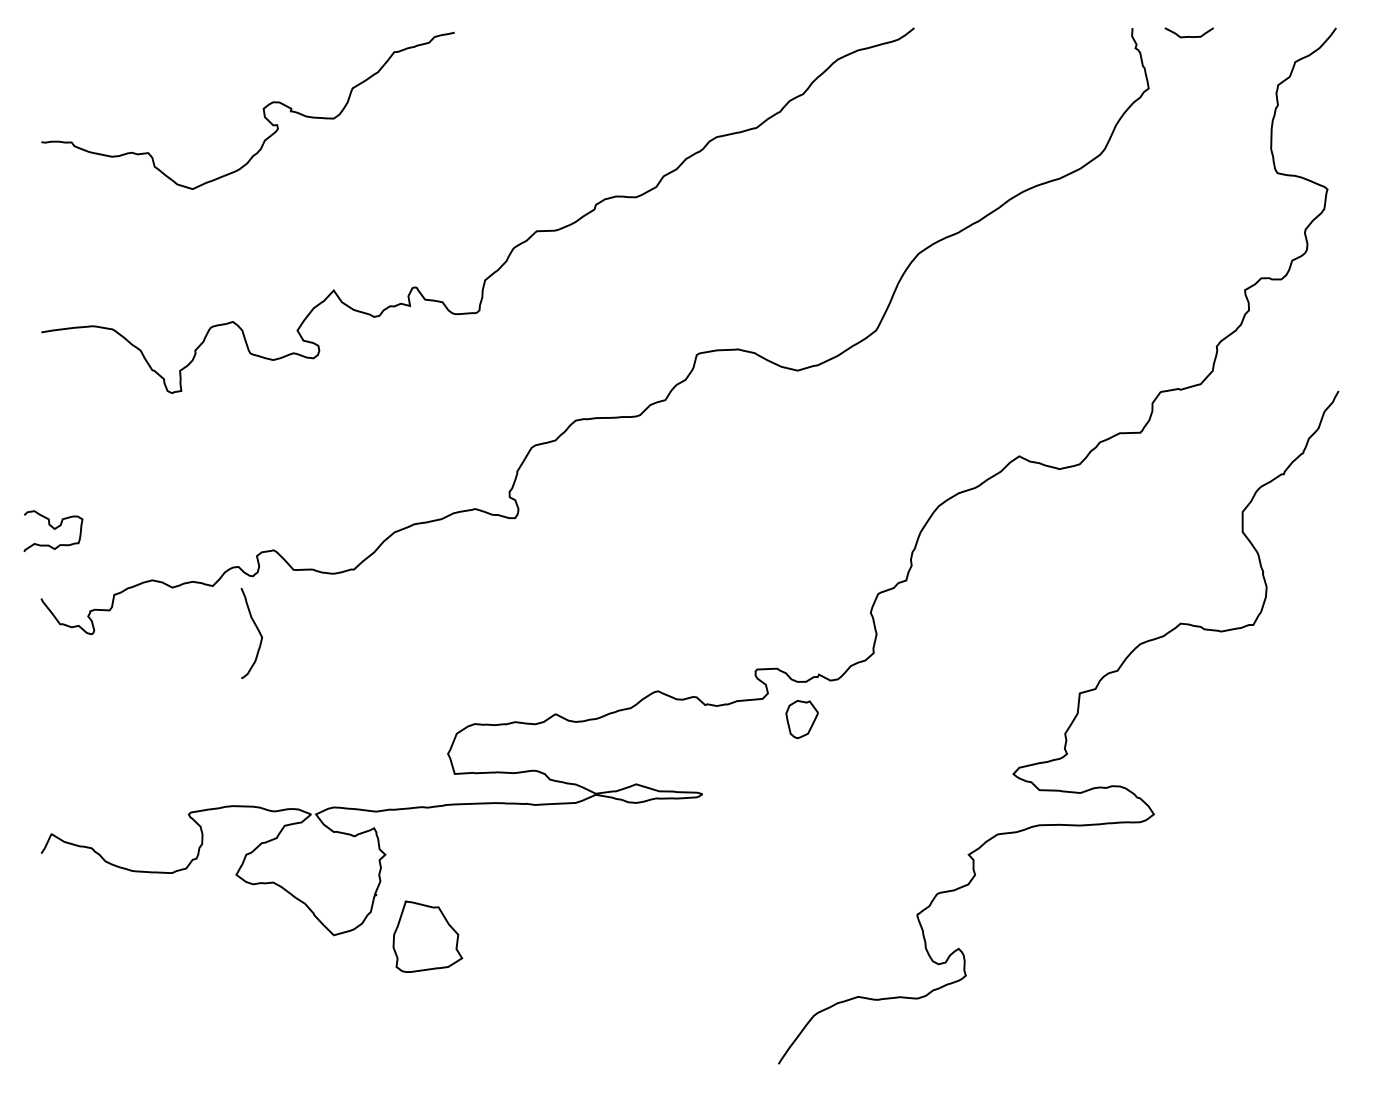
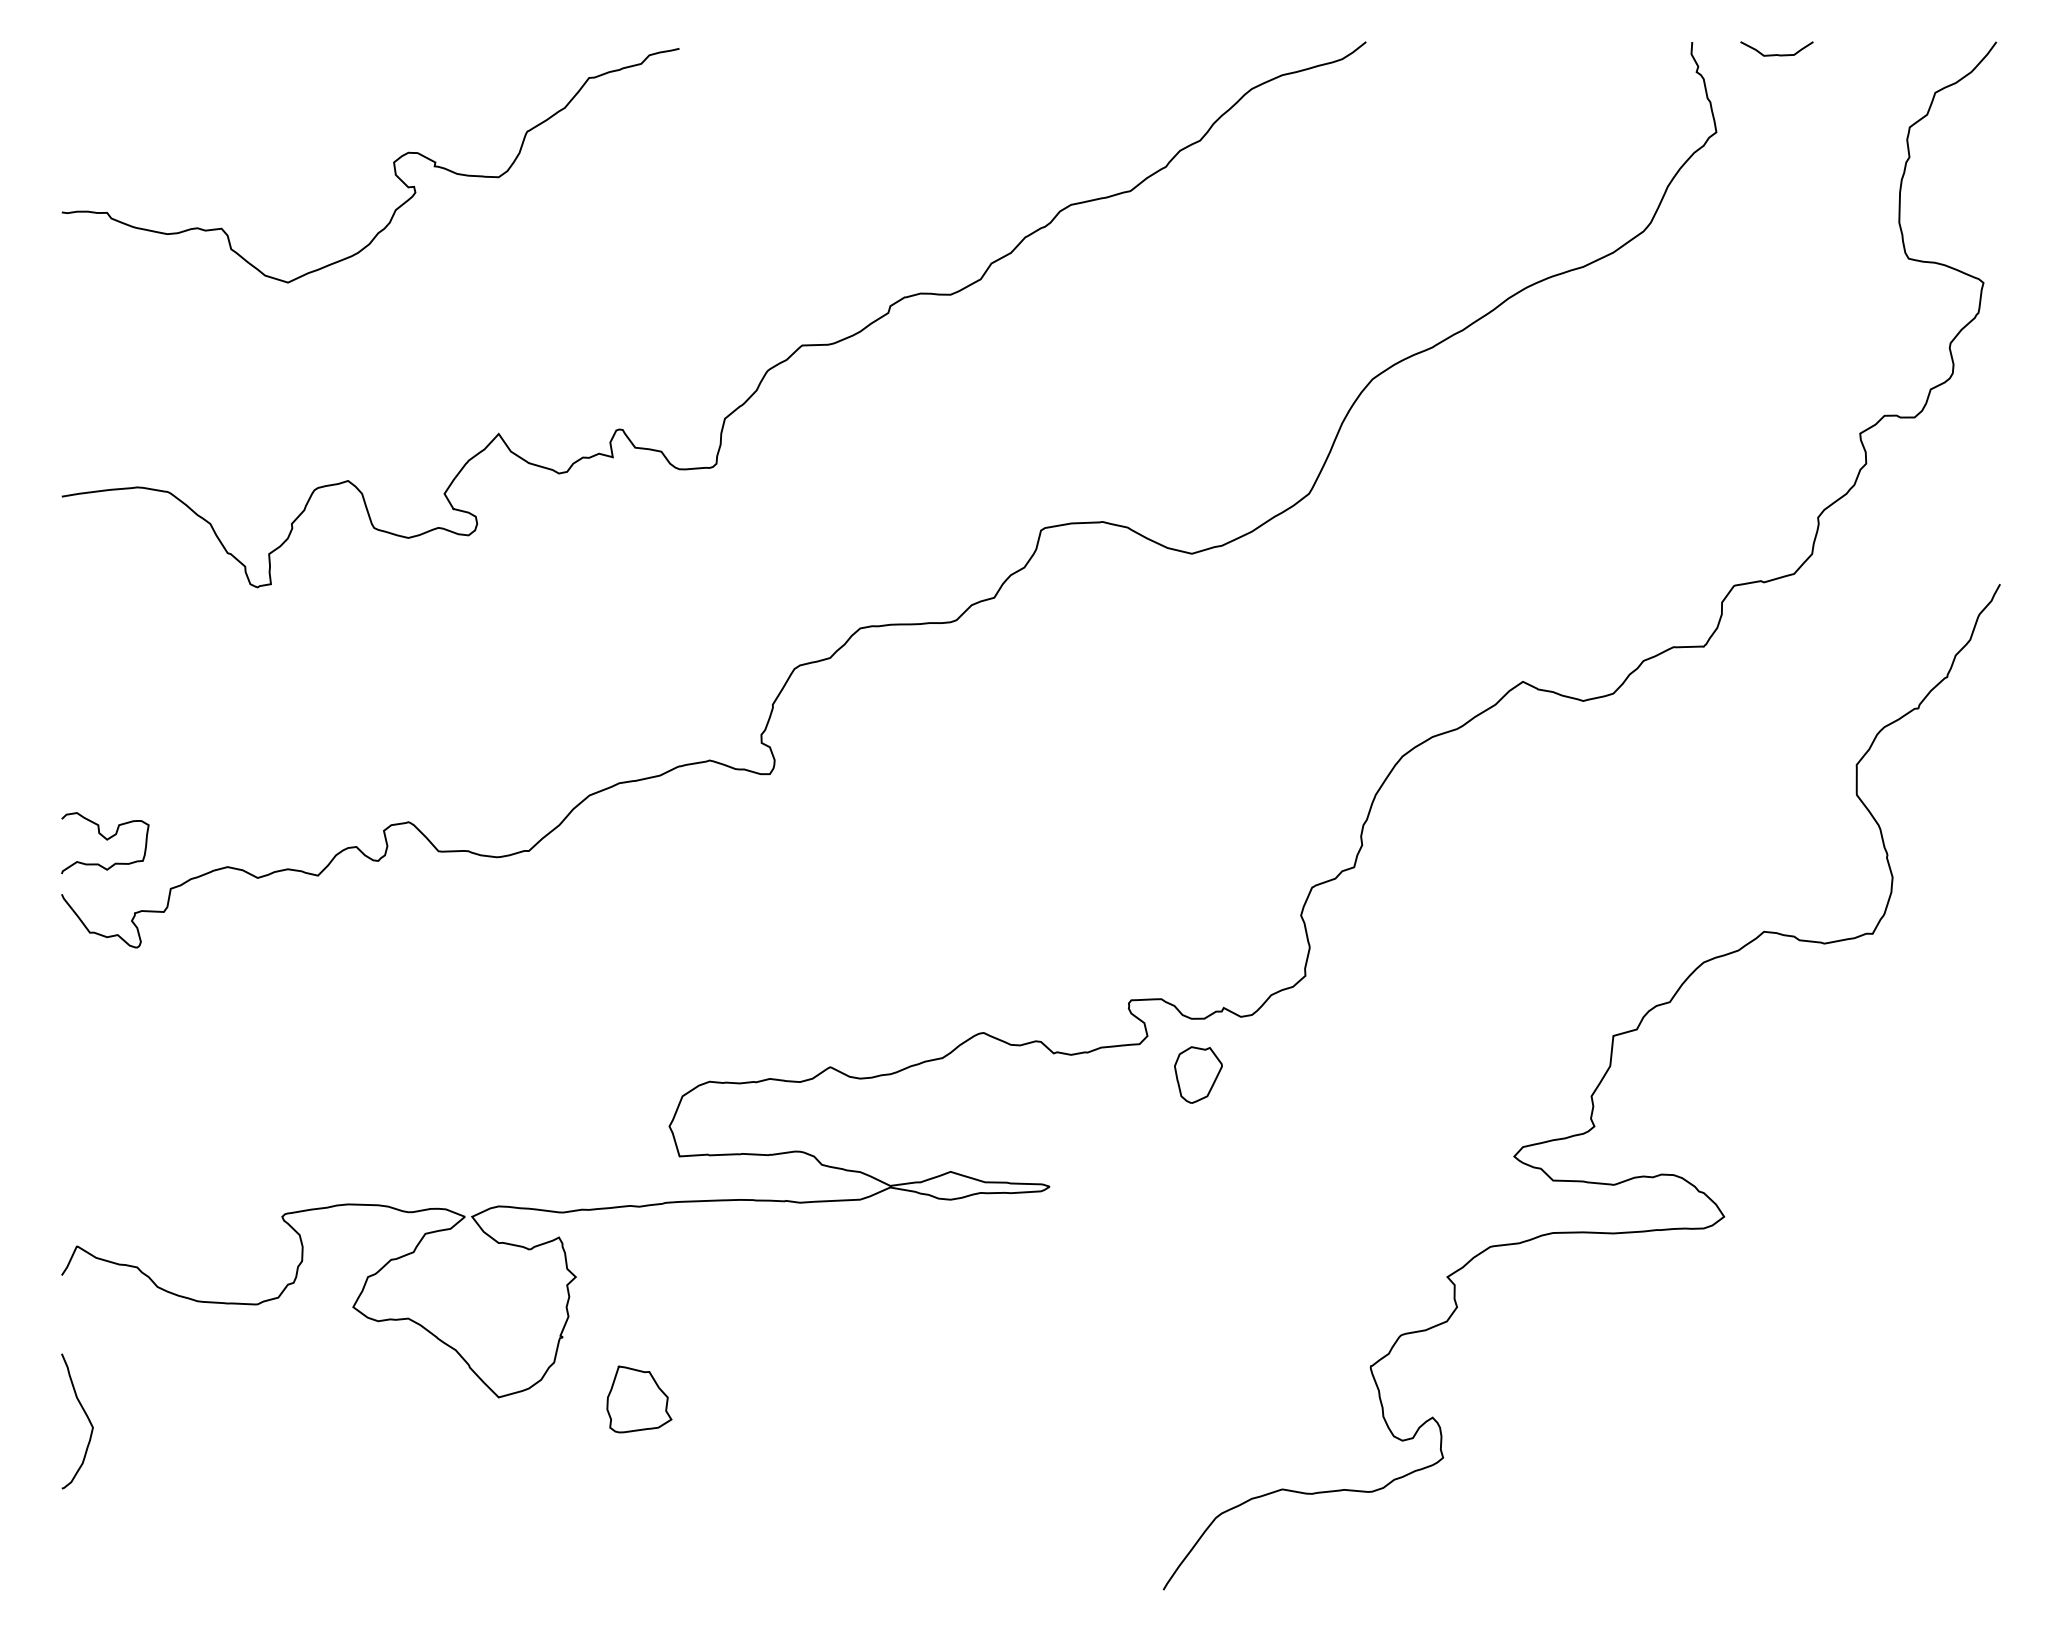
curve: (53, 529) -> (105, 840), moved
curve: (257, 630) -> (85, 1417), moved
part: (427, 936) -> (638, 1399), size x0.62

